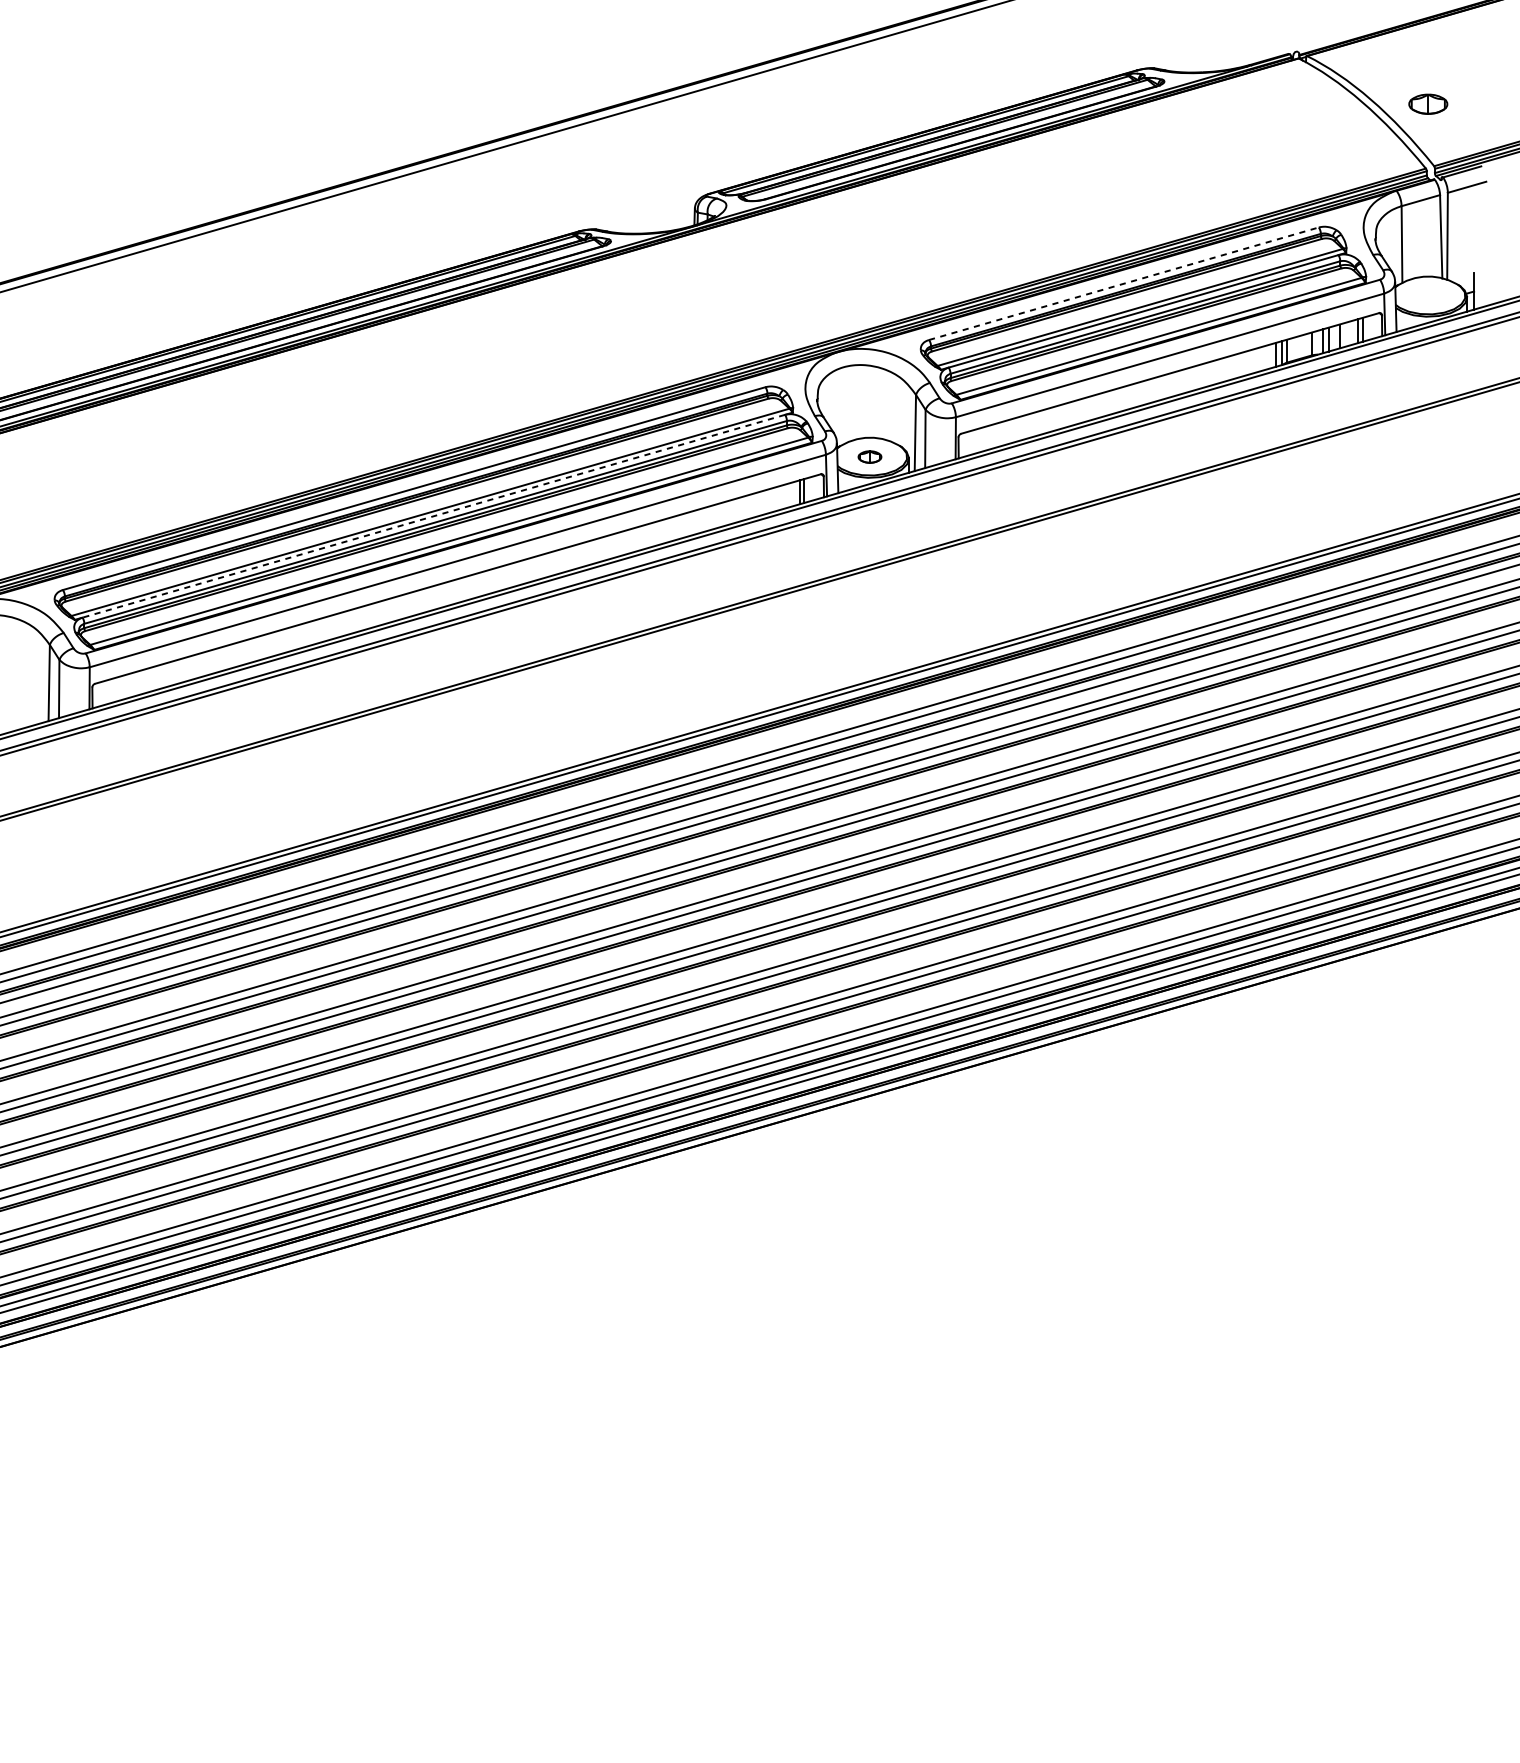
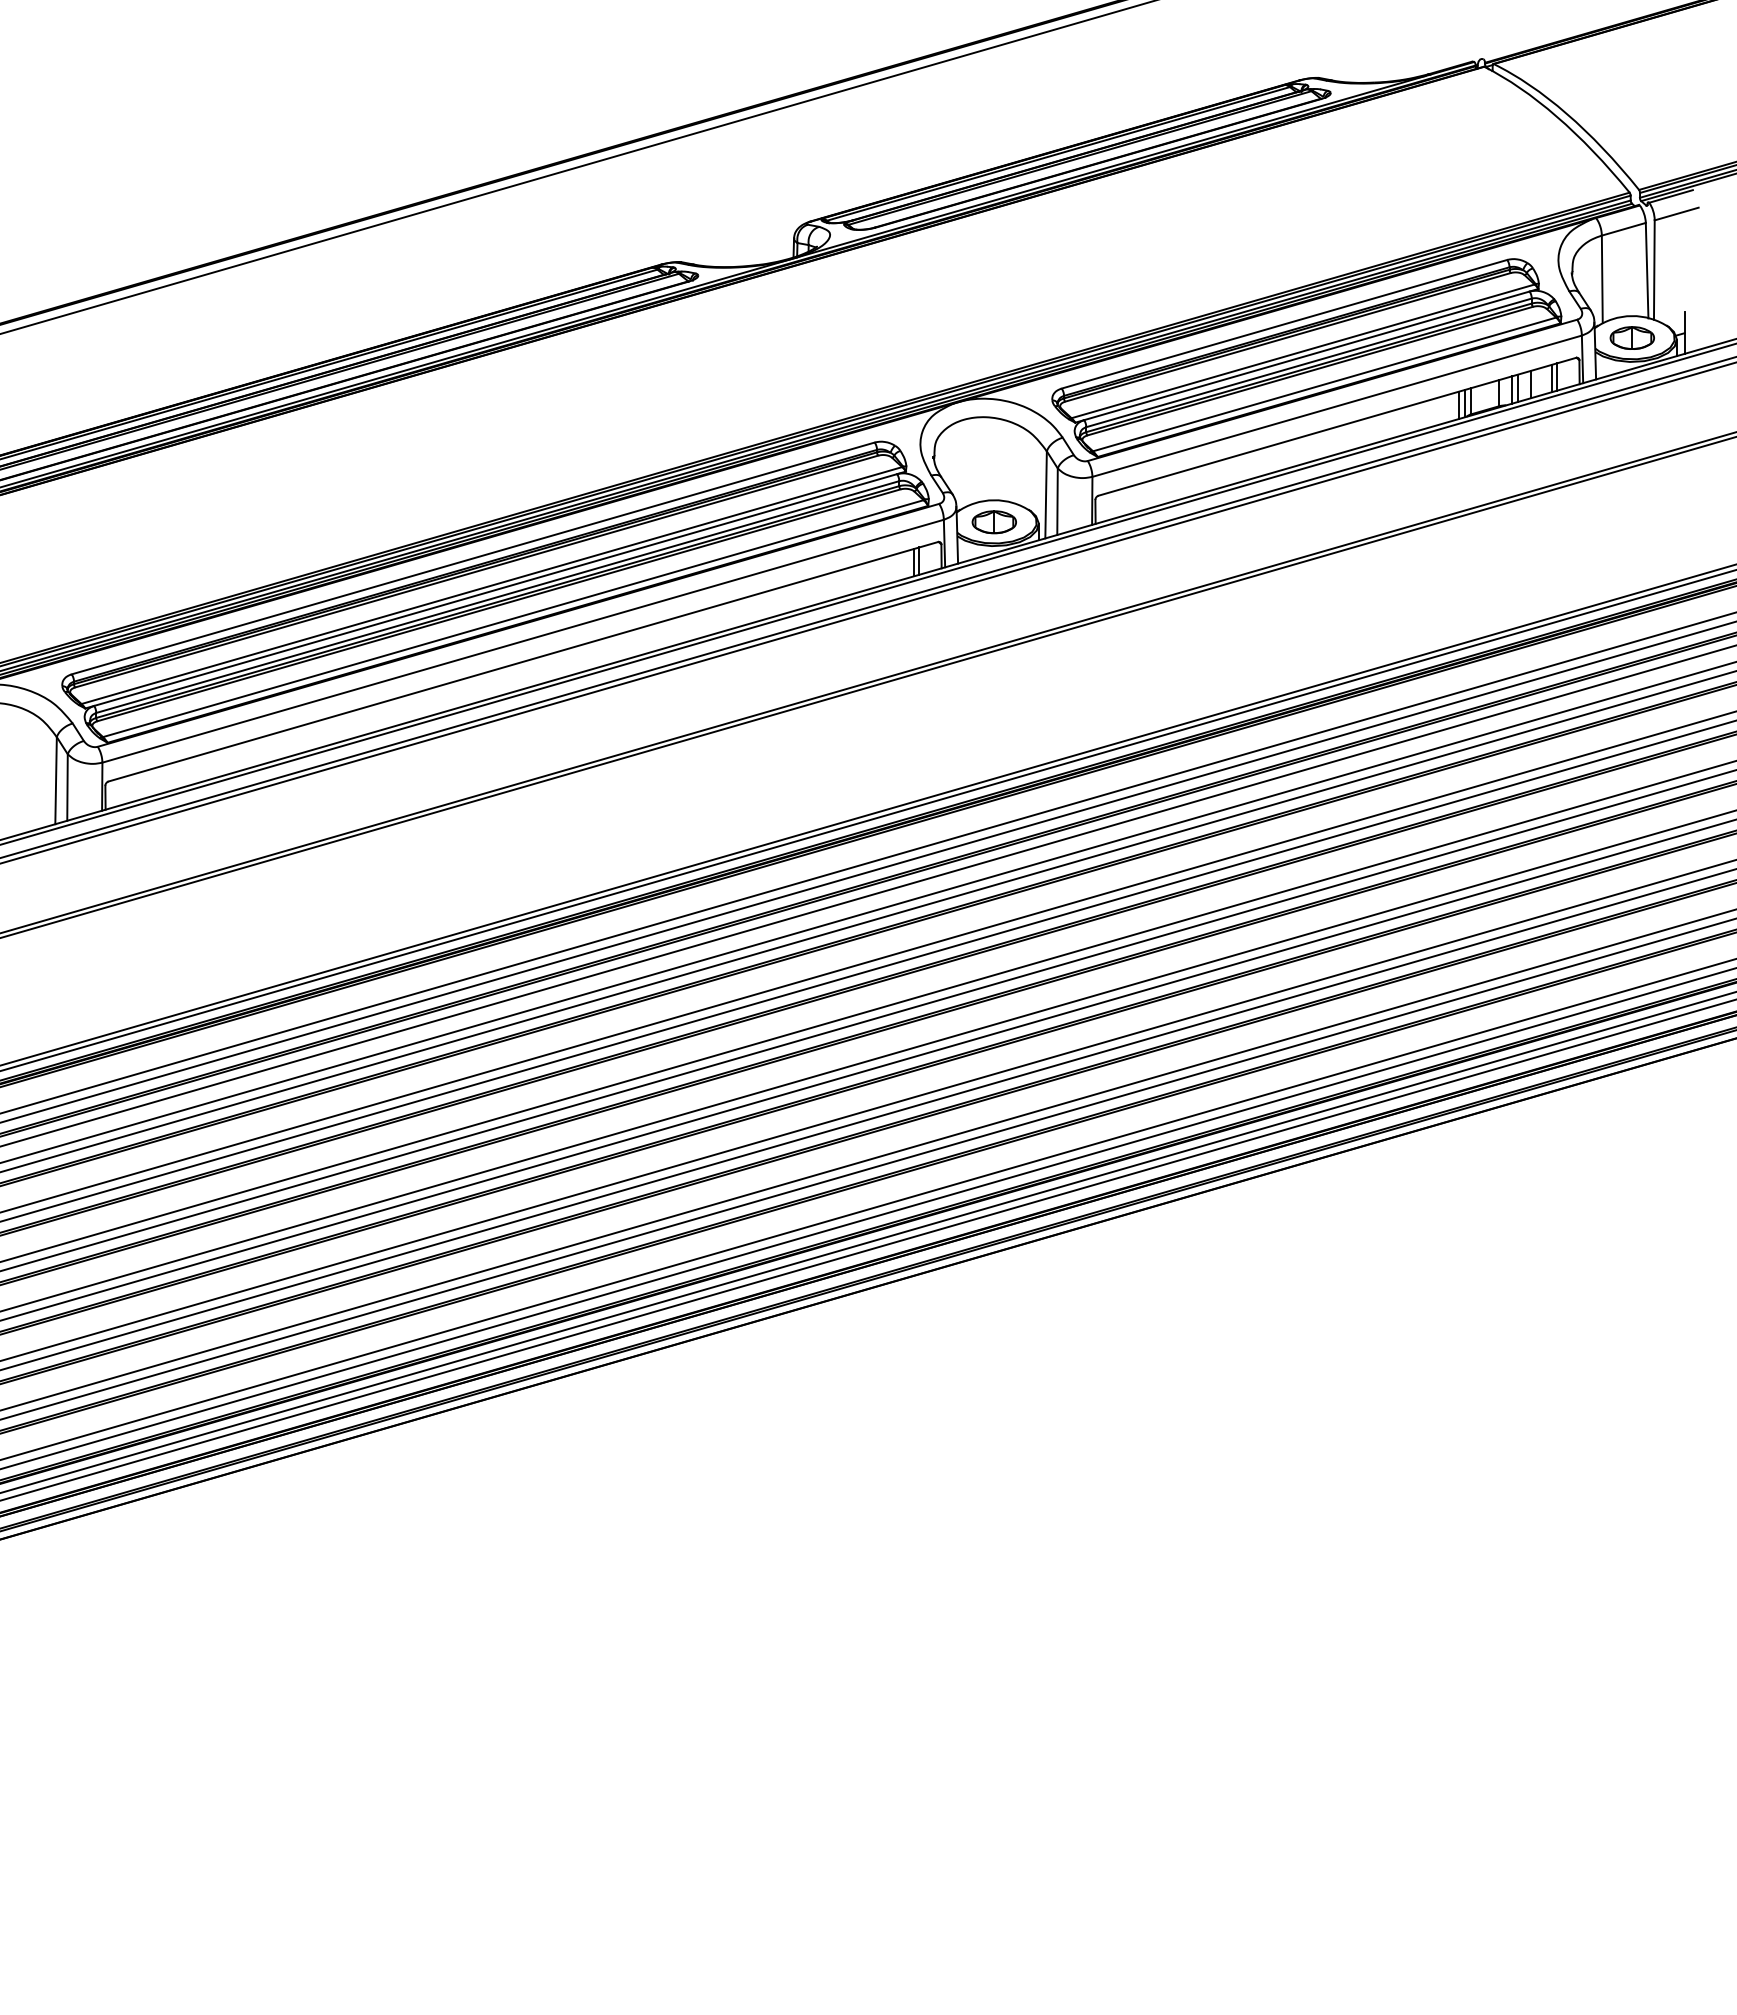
part: (1427, 103) -> (1631, 337), moved
line: (1123, 283) -> (1284, 324), dashed -> solid
part: (869, 457) -> (993, 522), size x1.67
line: (433, 516) -> (495, 590), dashed -> solid

